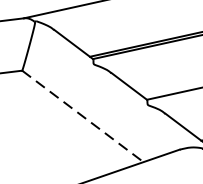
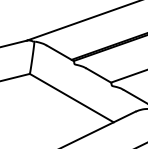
line: (83, 117) -> (72, 98), dashed -> solid

